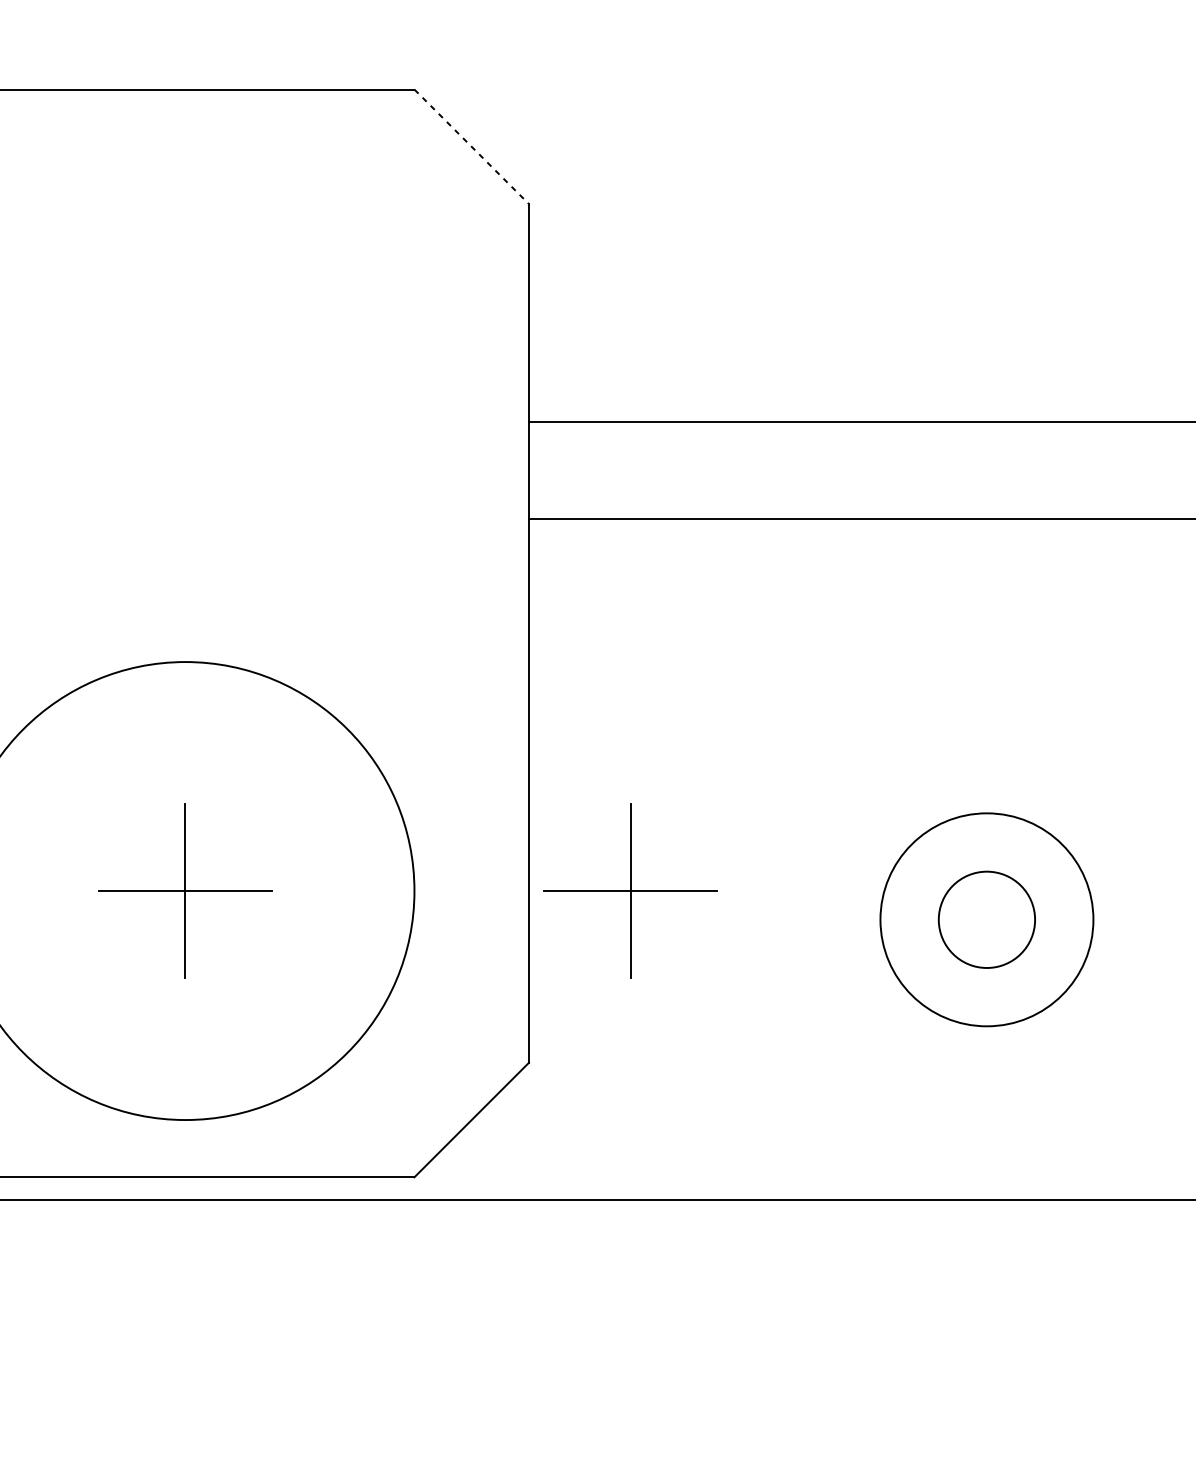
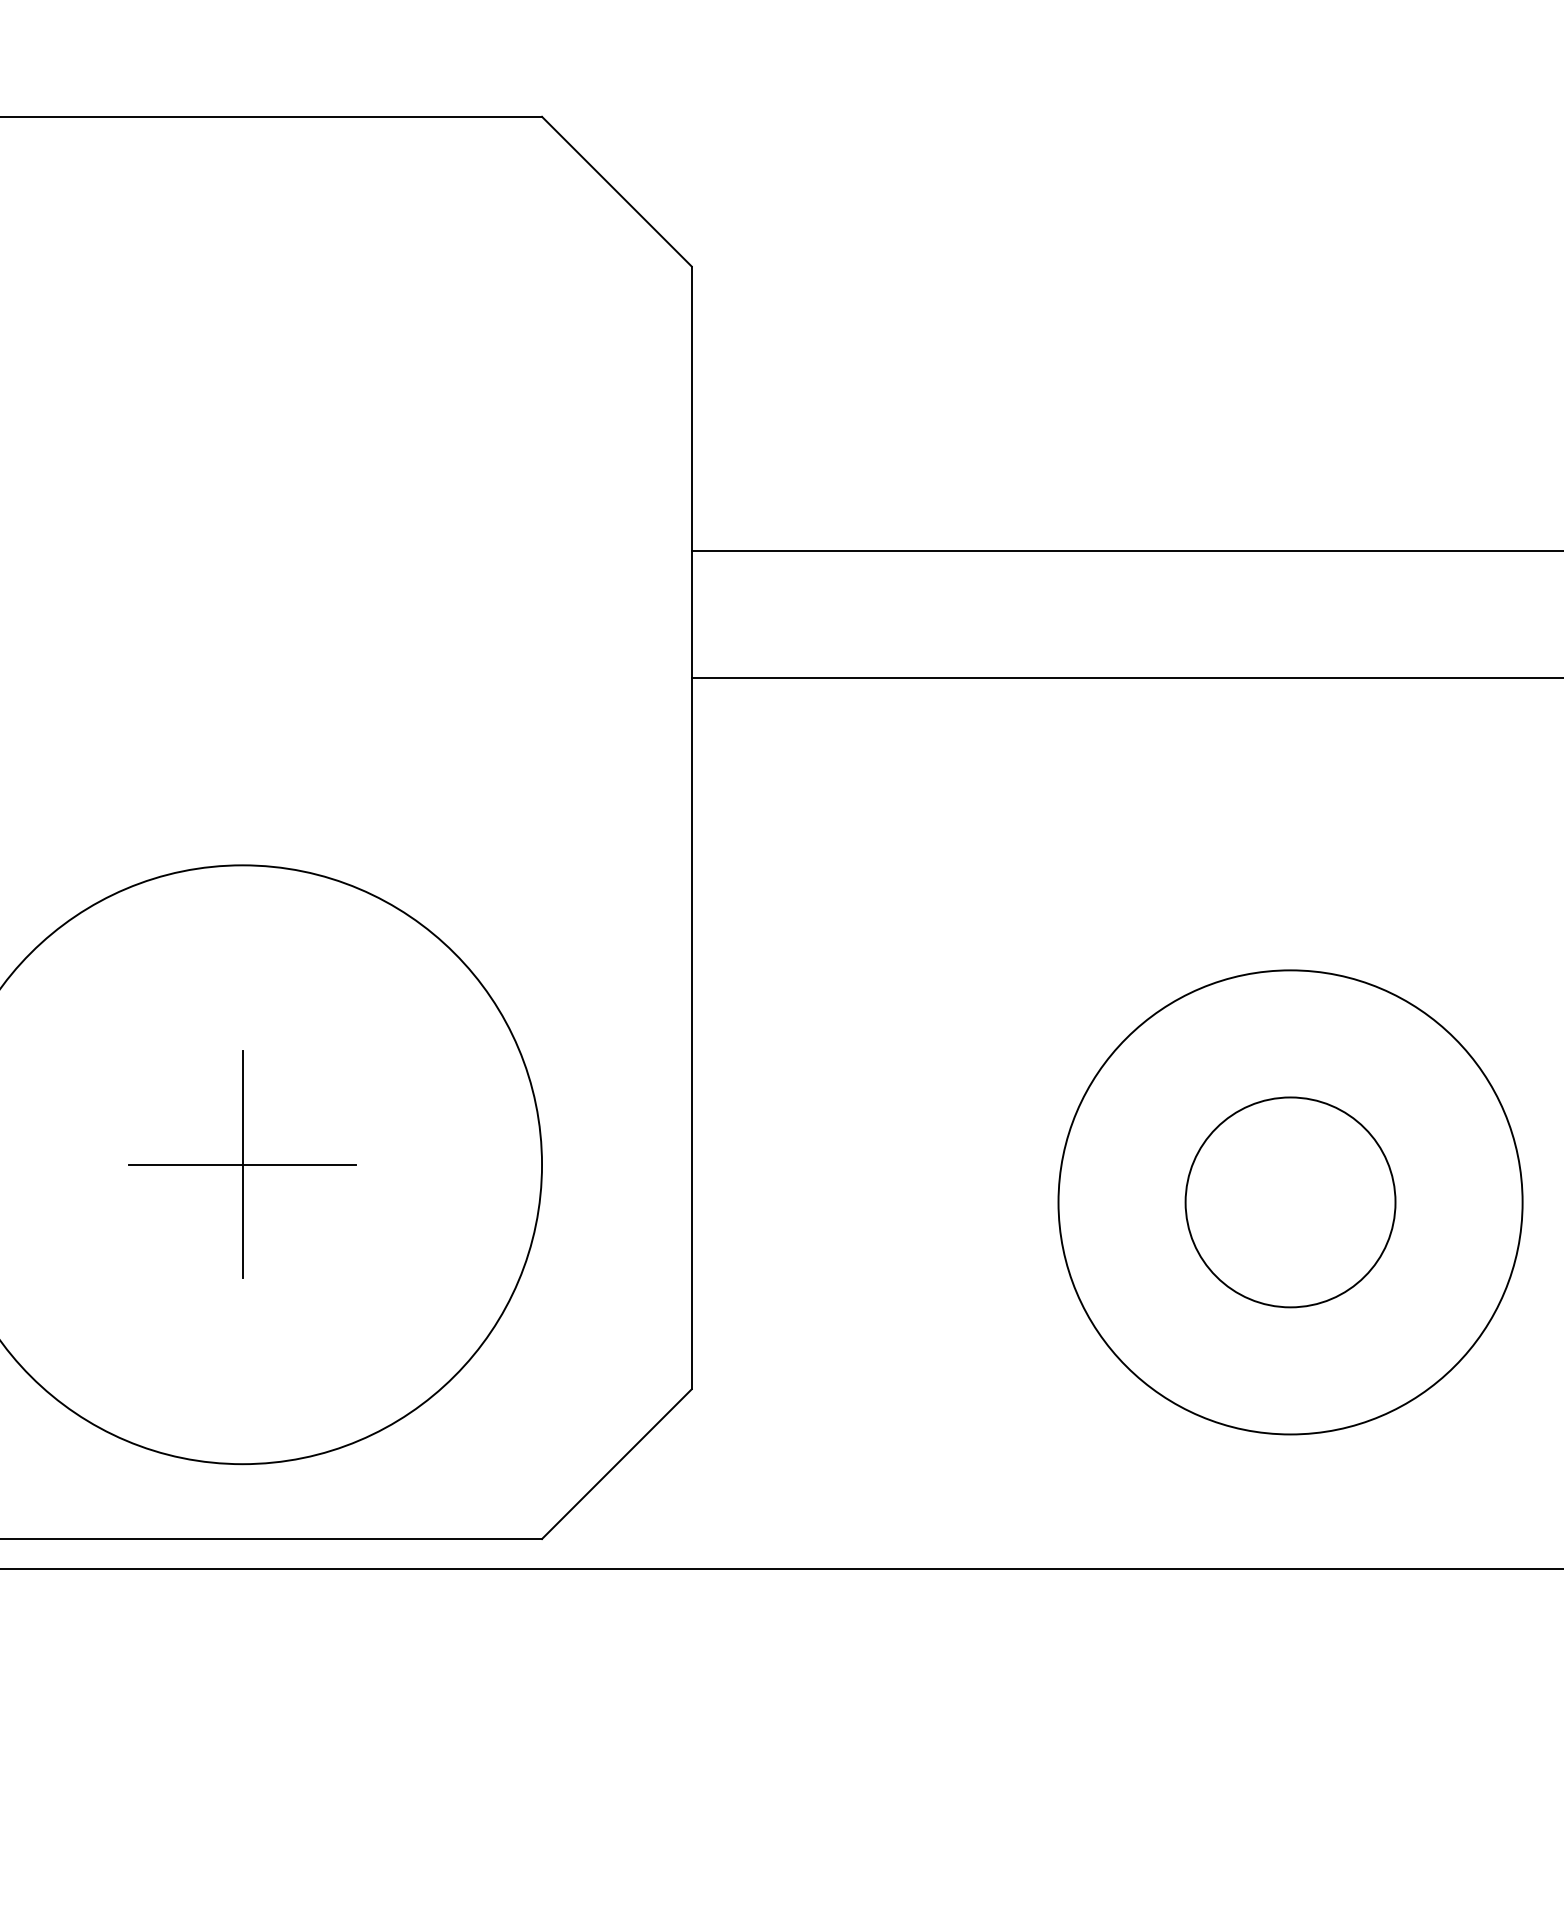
line: (471, 146) -> (616, 191), dashed -> solid
part: (630, 890) -> (824, 1164), removed
circle: (986, 919) -> (1290, 1202), size x1.67
circle: (986, 919) -> (1290, 1202), size x1.67

